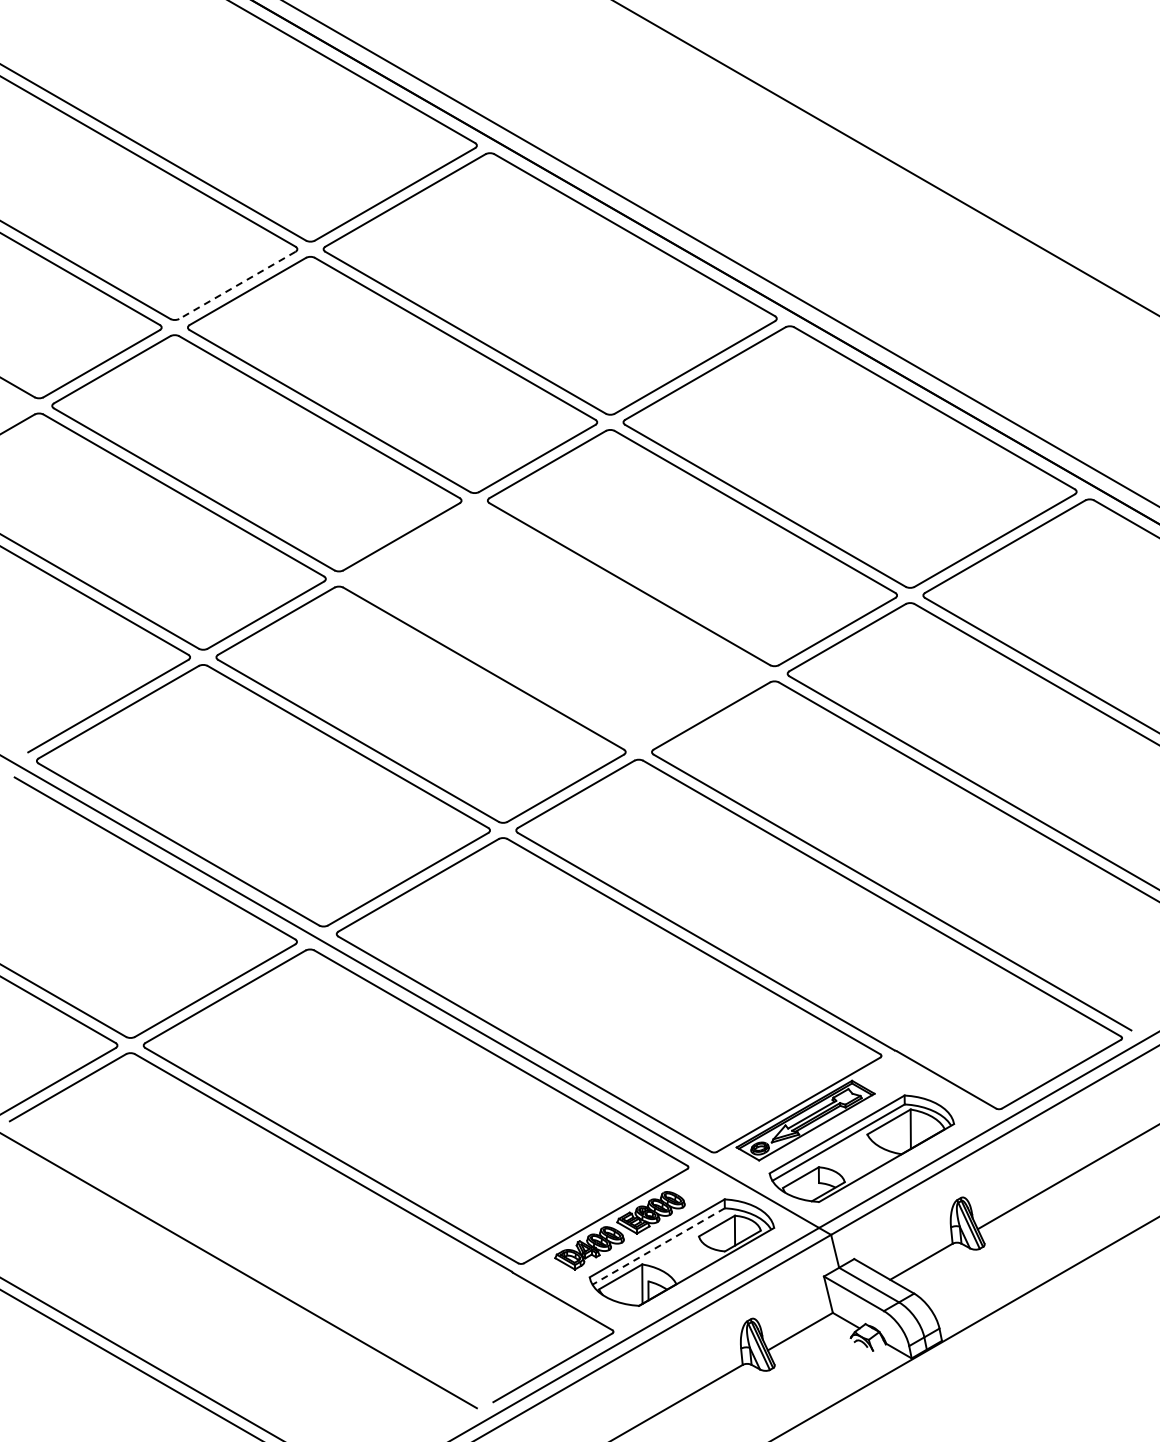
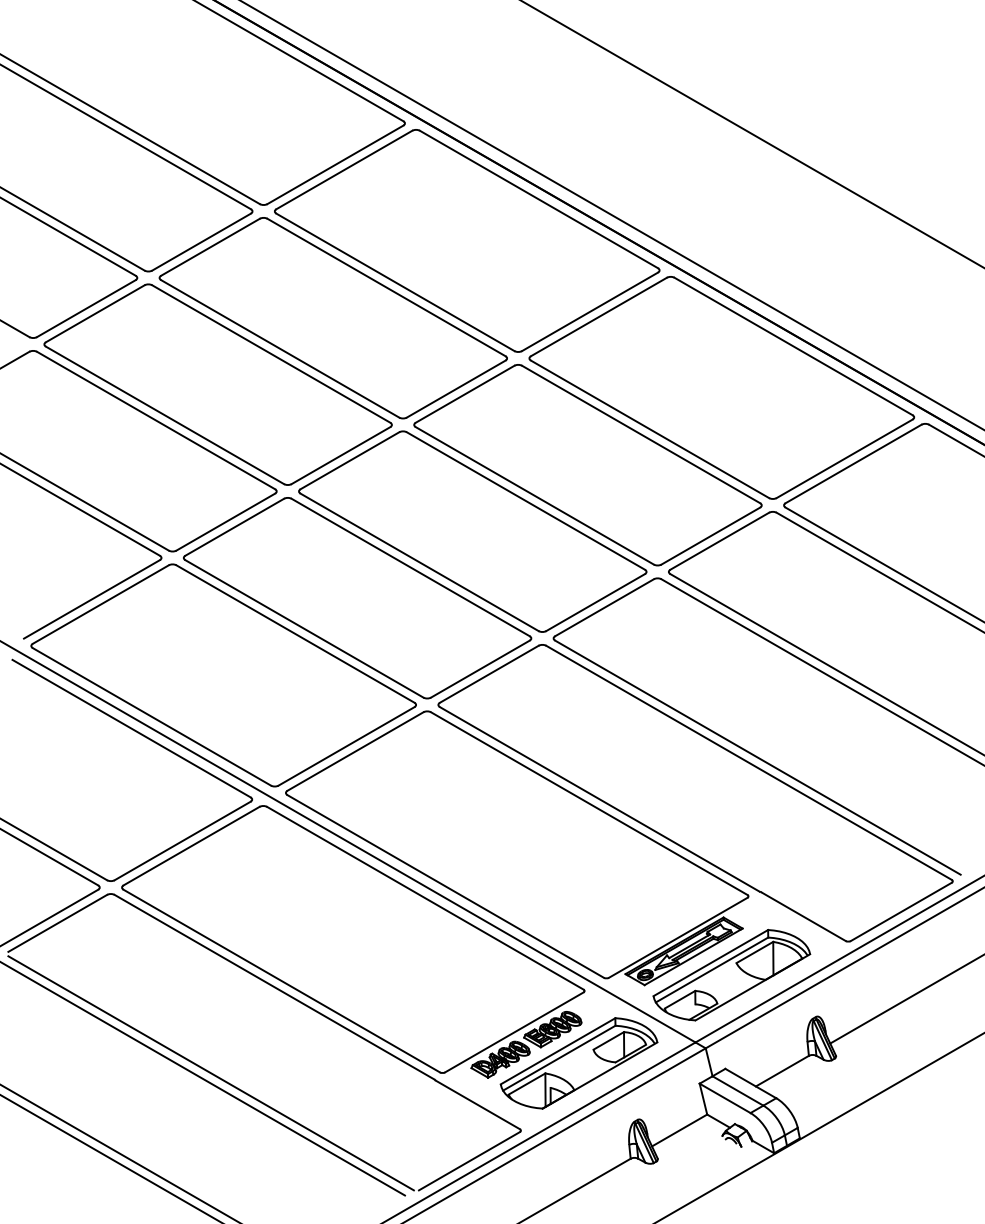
line: (236, 285) -> (200, 242), dashed -> solid
part: (556, 626) -> (472, 531), added
line: (658, 1246) -> (559, 1058), dashed -> solid
line: (248, 1264) -> (211, 1073), added

